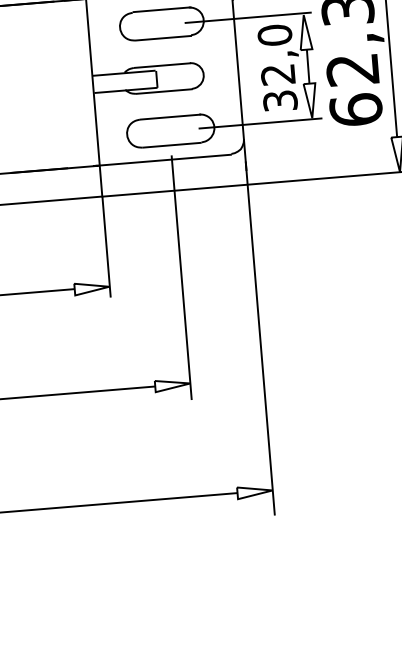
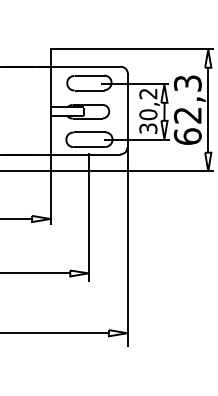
text: (276, 55) -> (148, 104), 32,0 -> 30,2

